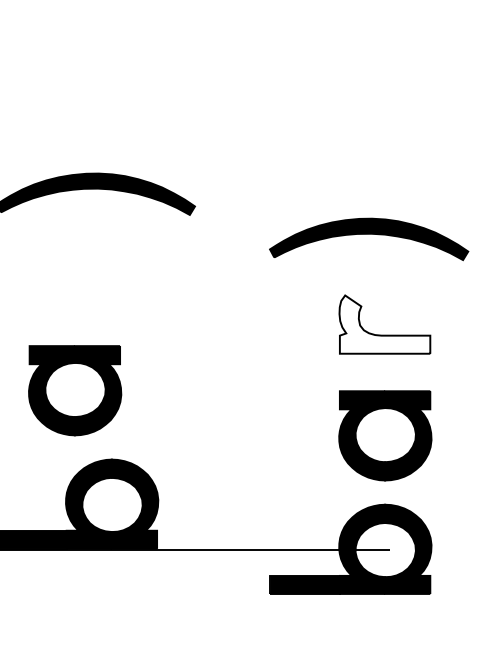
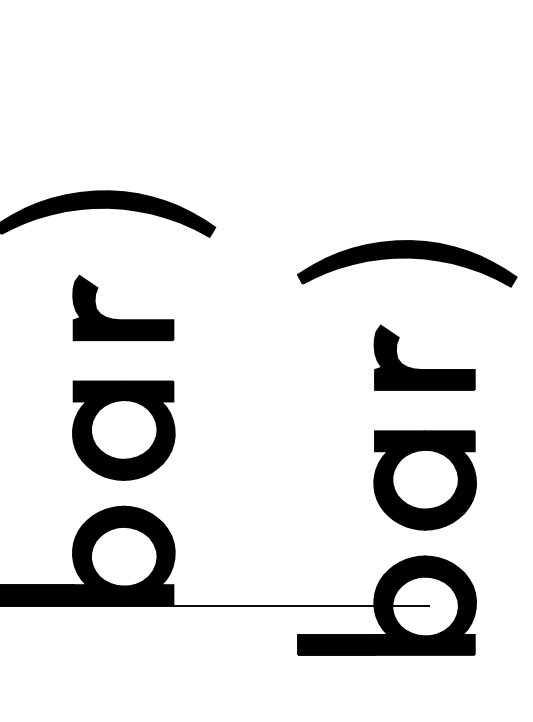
part: (111, 289) -> (123, 319), added
fill: (384, 324) -> (424, 357), added
part: (75, 390) -> (124, 430), moved

